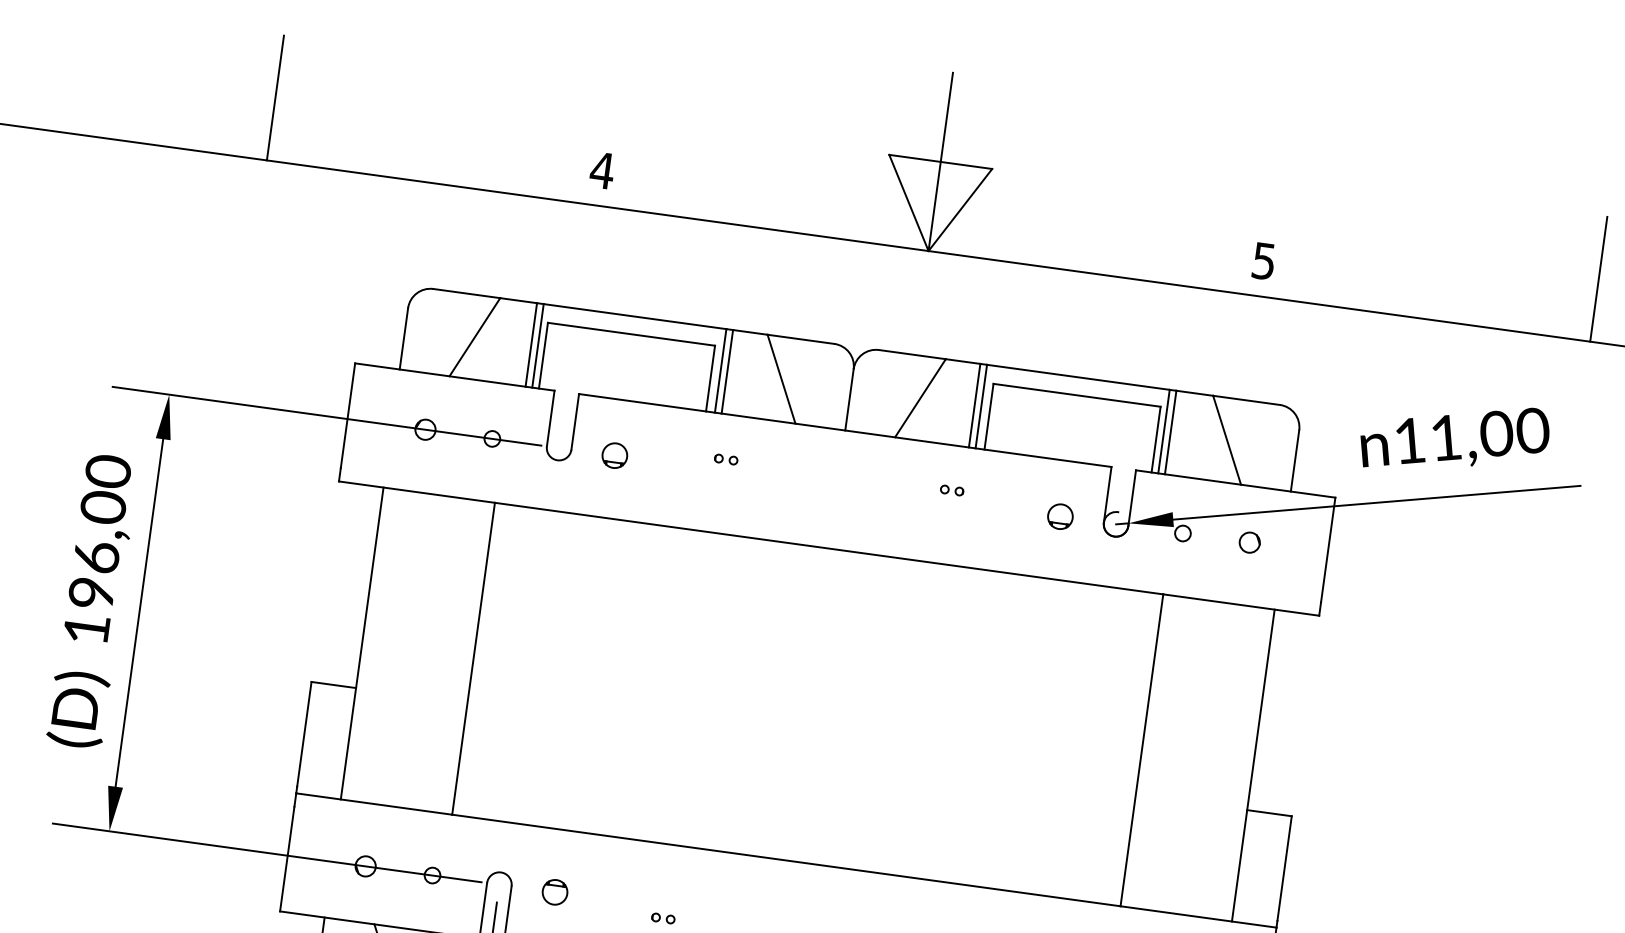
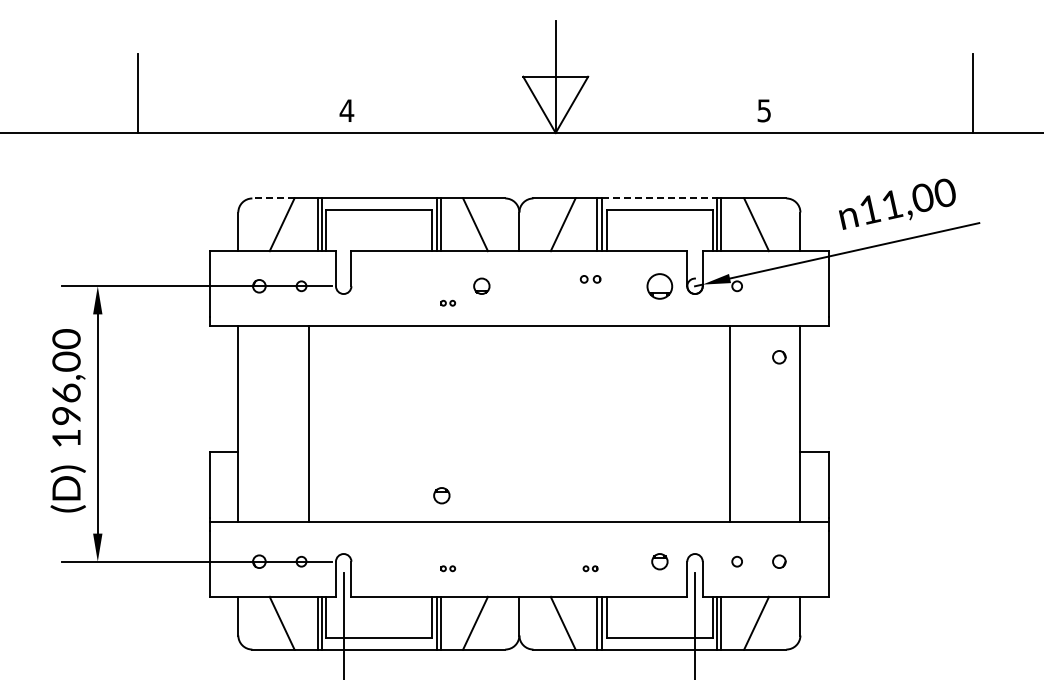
line: (465, 293) -> (272, 198), solid -> dashed
line: (1078, 377) -> (659, 198), solid -> dashed
part: (614, 454) -> (481, 285), moved
part: (726, 458) -> (448, 302), moved
part: (952, 489) -> (590, 278), size x1.4
part: (1059, 515) -> (659, 285), size x1.6
circle: (1249, 543) -> (779, 357), moved
part: (554, 891) -> (441, 495), moved

